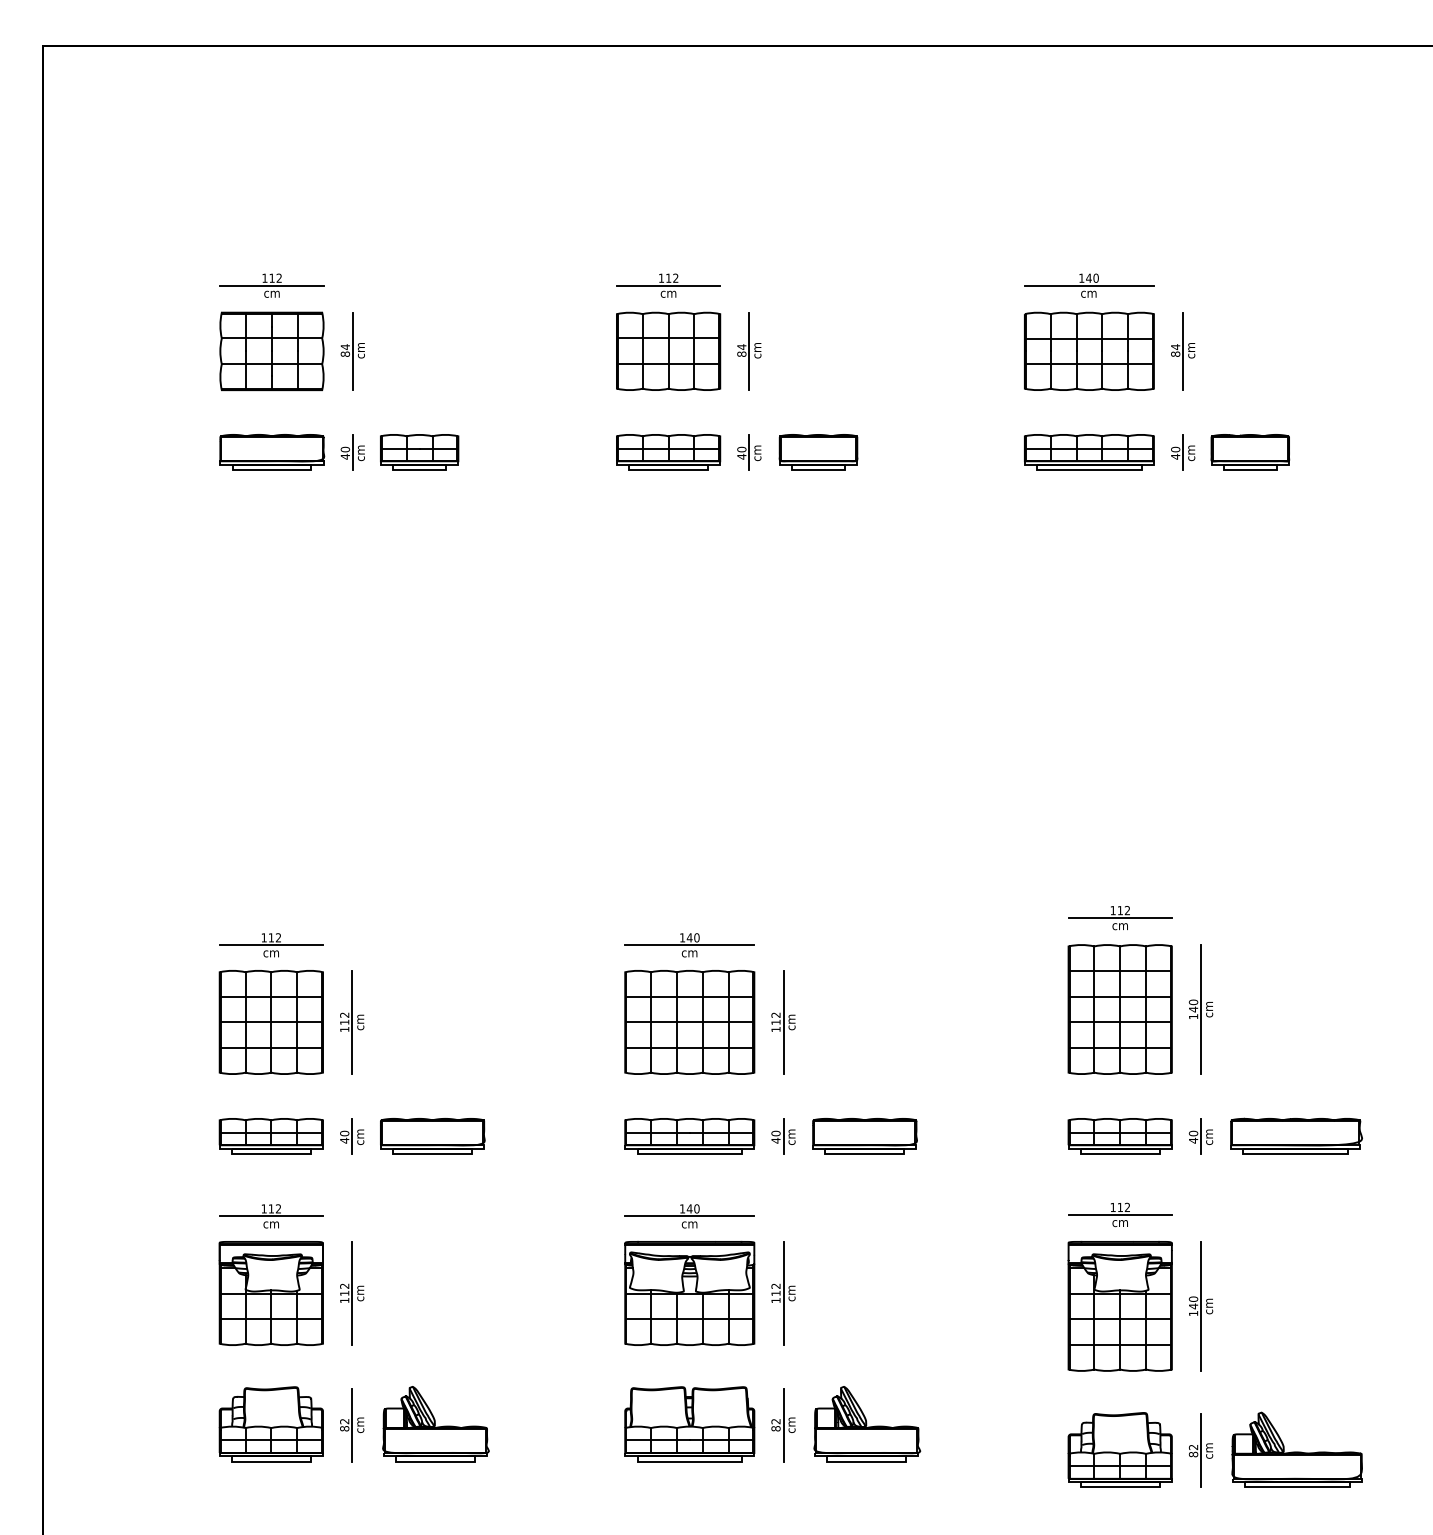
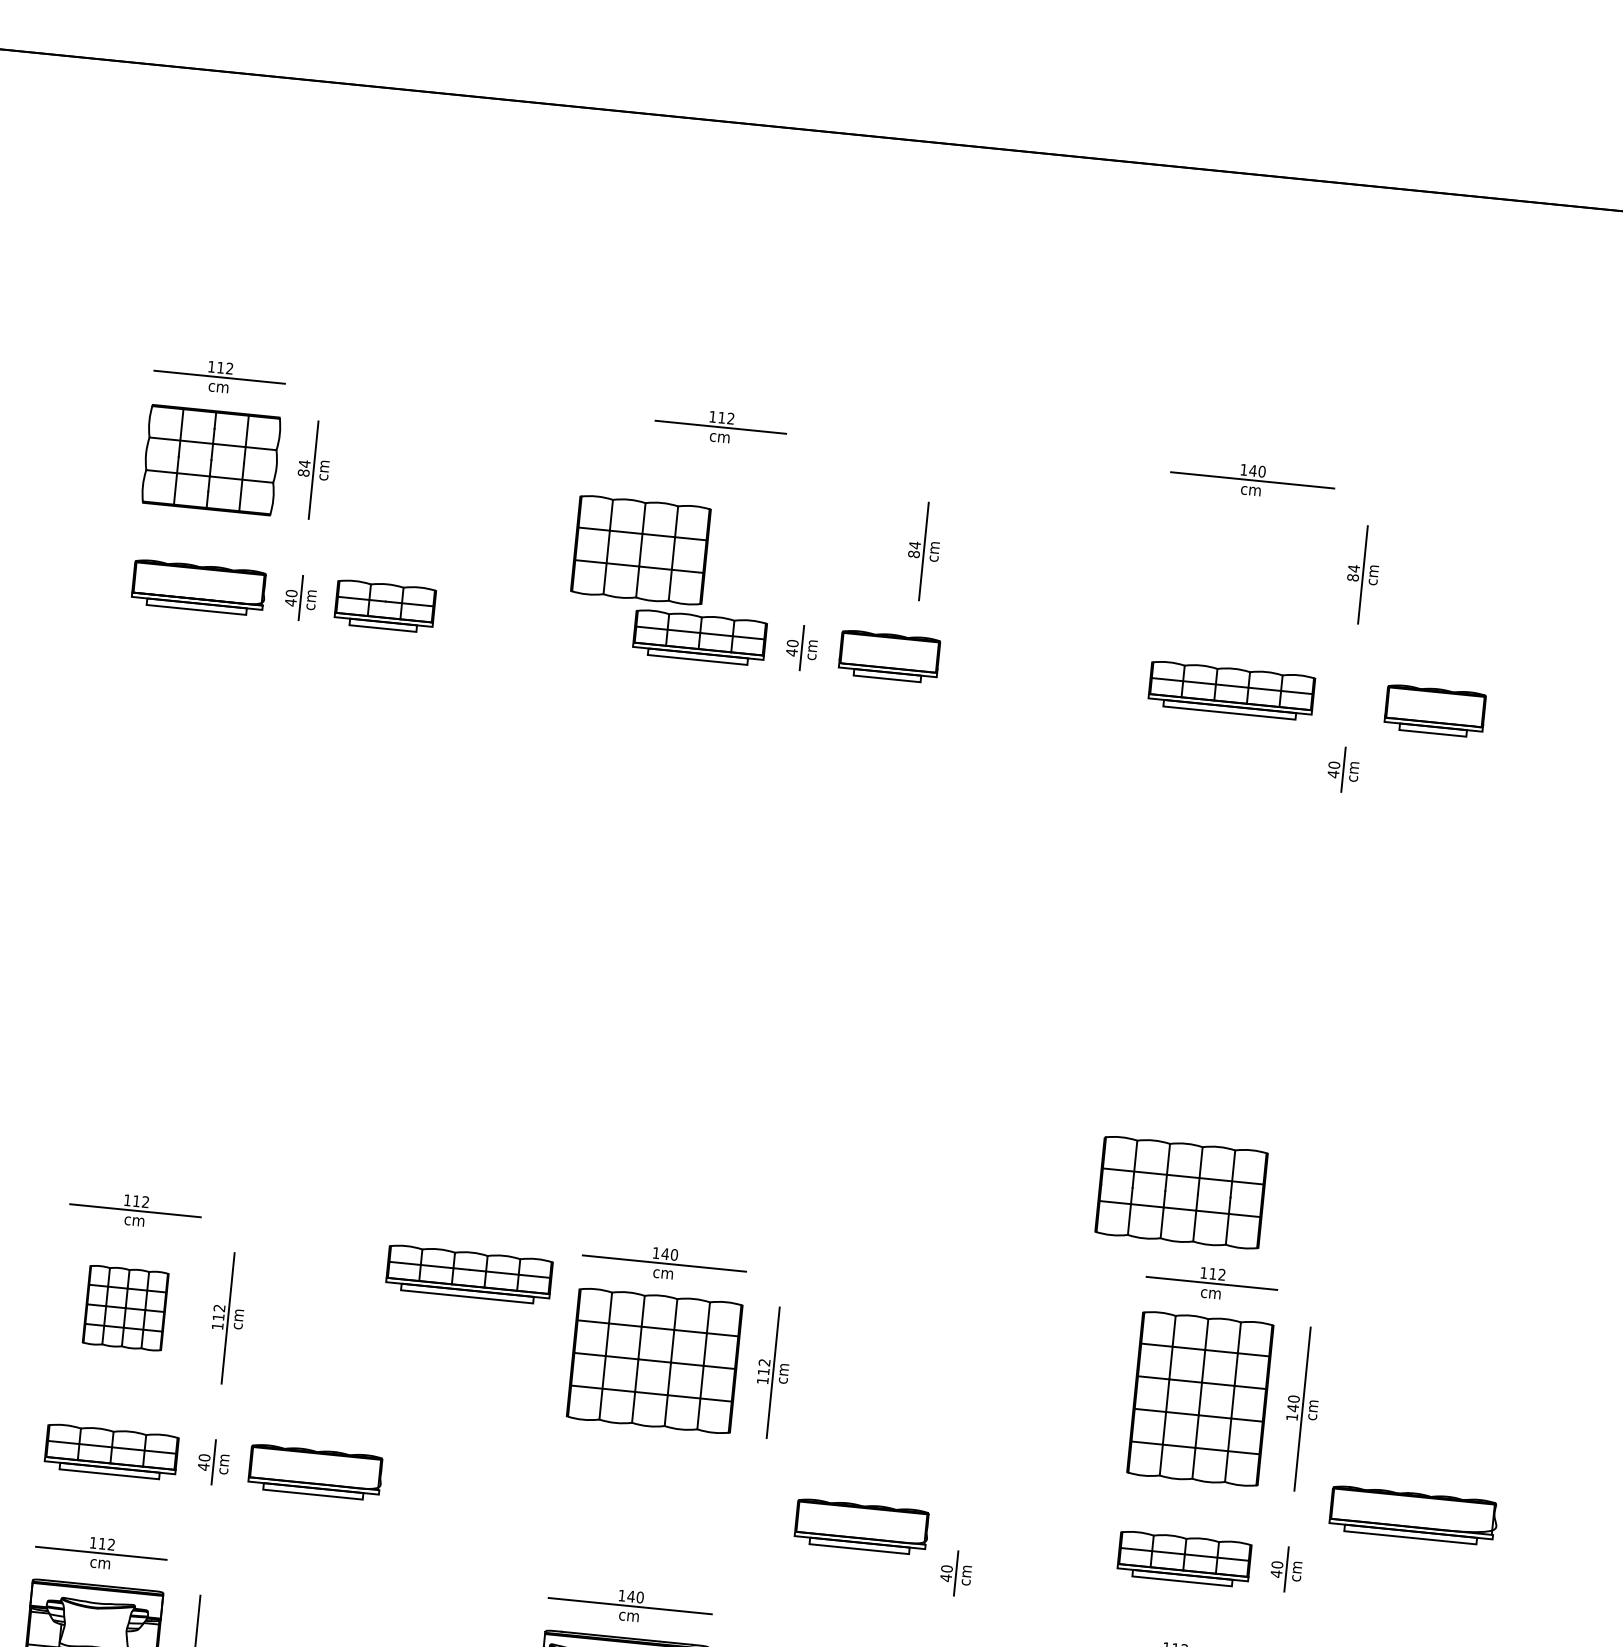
part: (668, 350) -> (640, 549), moved
part: (1089, 350) -> (1181, 1191), moved
part: (749, 351) -> (924, 551), moved
part: (1183, 452) -> (1343, 769), moved
part: (270, 1022) -> (124, 1308), size x0.6
part: (1296, 1135) -> (1413, 1514), moved
part: (689, 1136) -> (468, 1274), moved
part: (783, 1136) -> (956, 1573), moved

